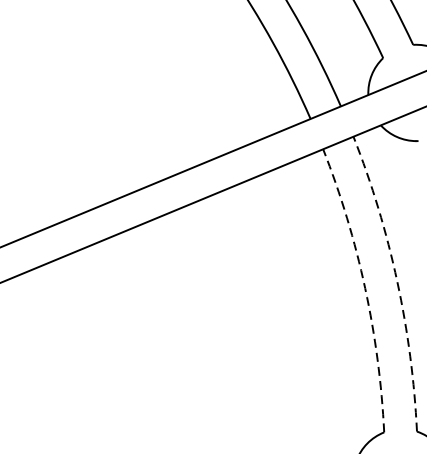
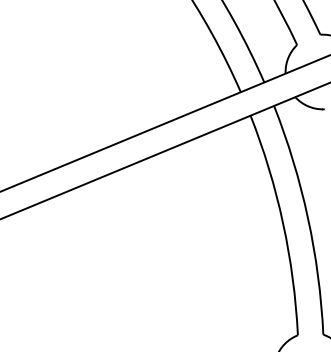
arc: (397, 281) -> (308, 218), dashed -> solid
arc: (365, 288) -> (283, 223), dashed -> solid

